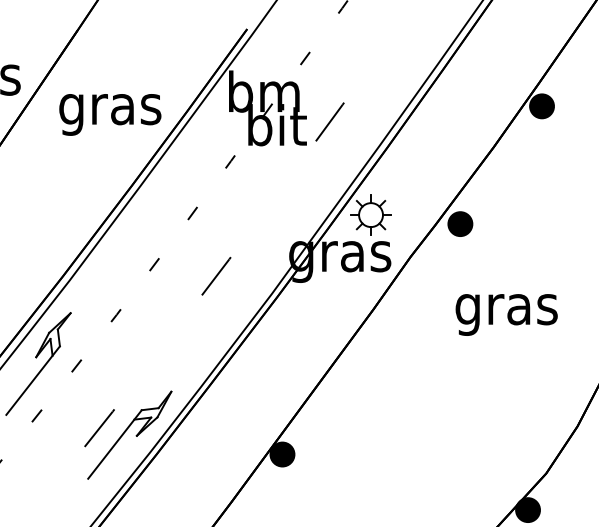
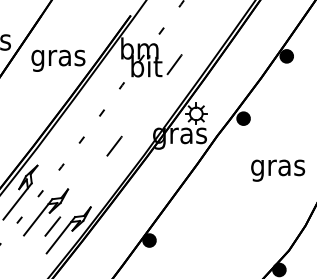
text: (507, 314) -> (278, 170), moved
part: (87, 401) -> (46, 212), added

